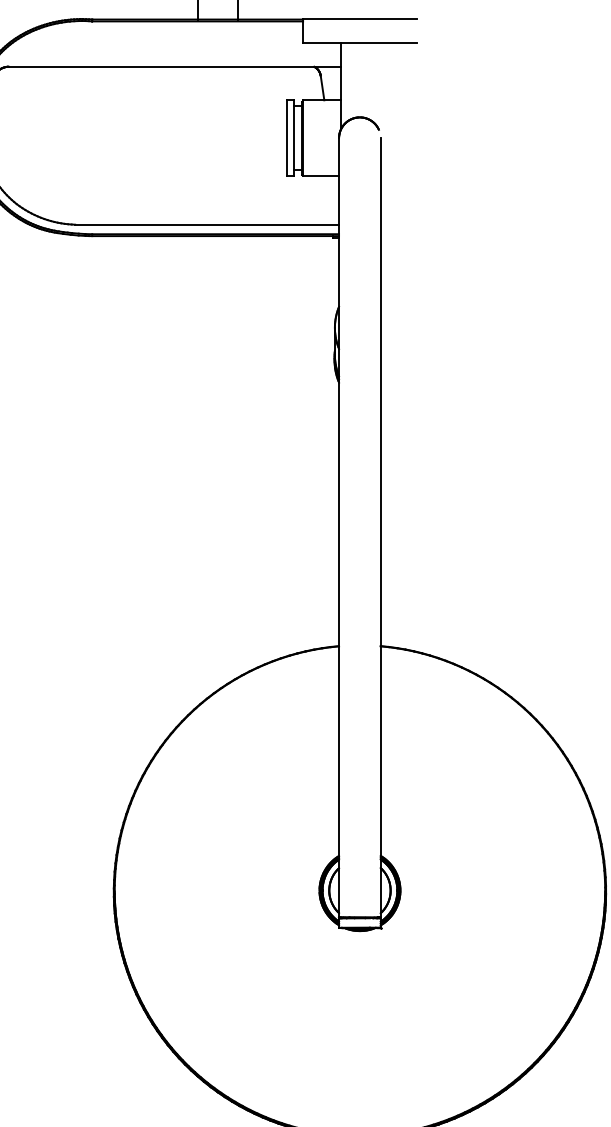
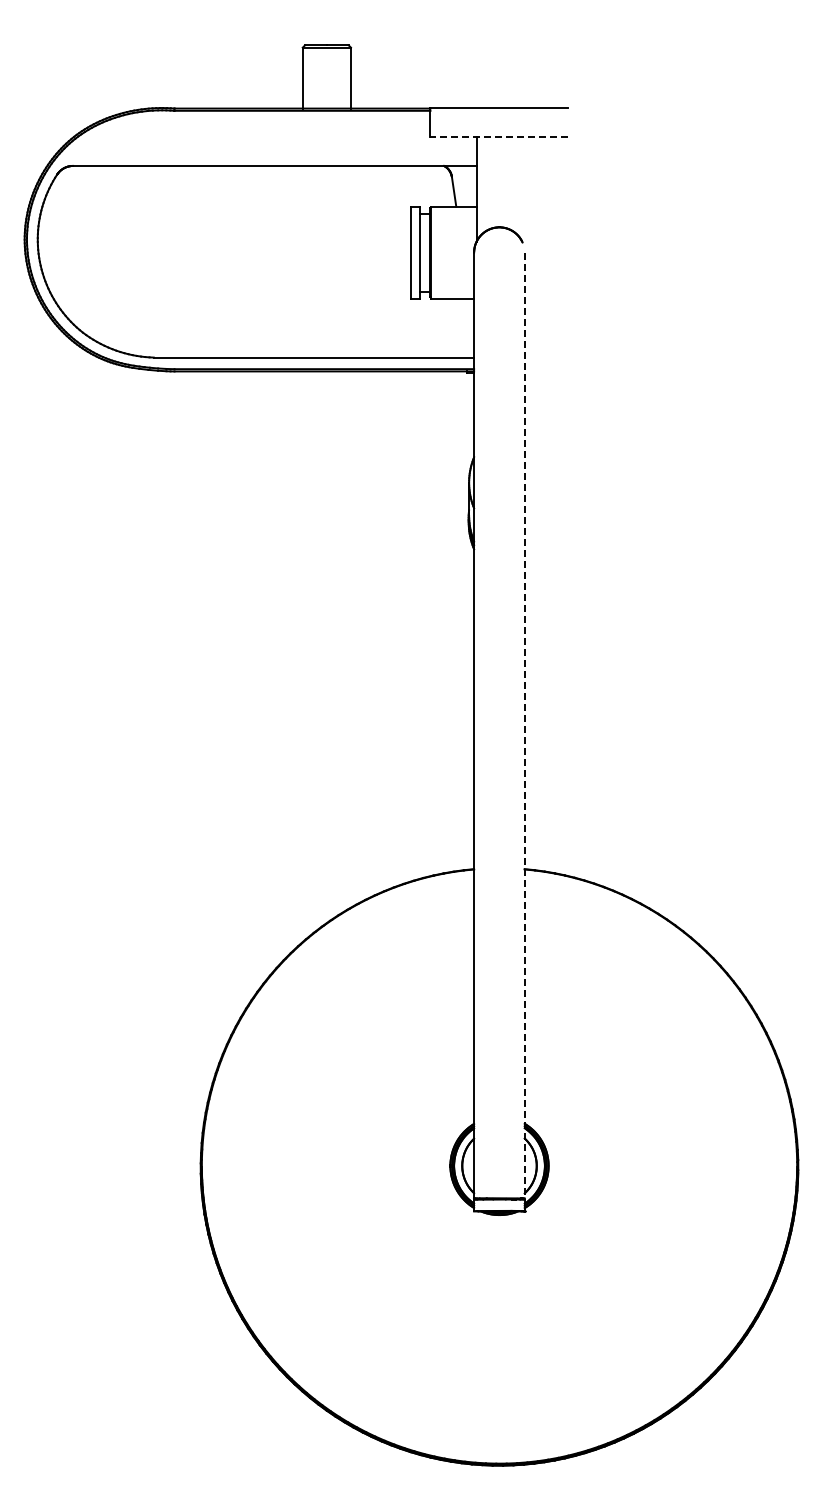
line: (359, 42) -> (499, 136), solid -> dashed
line: (380, 527) -> (524, 725), solid -> dashed

